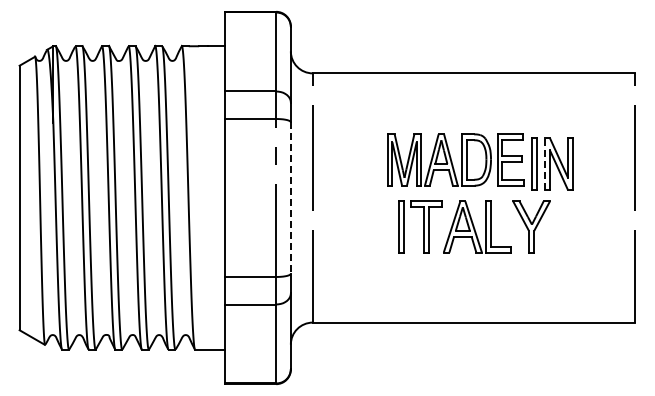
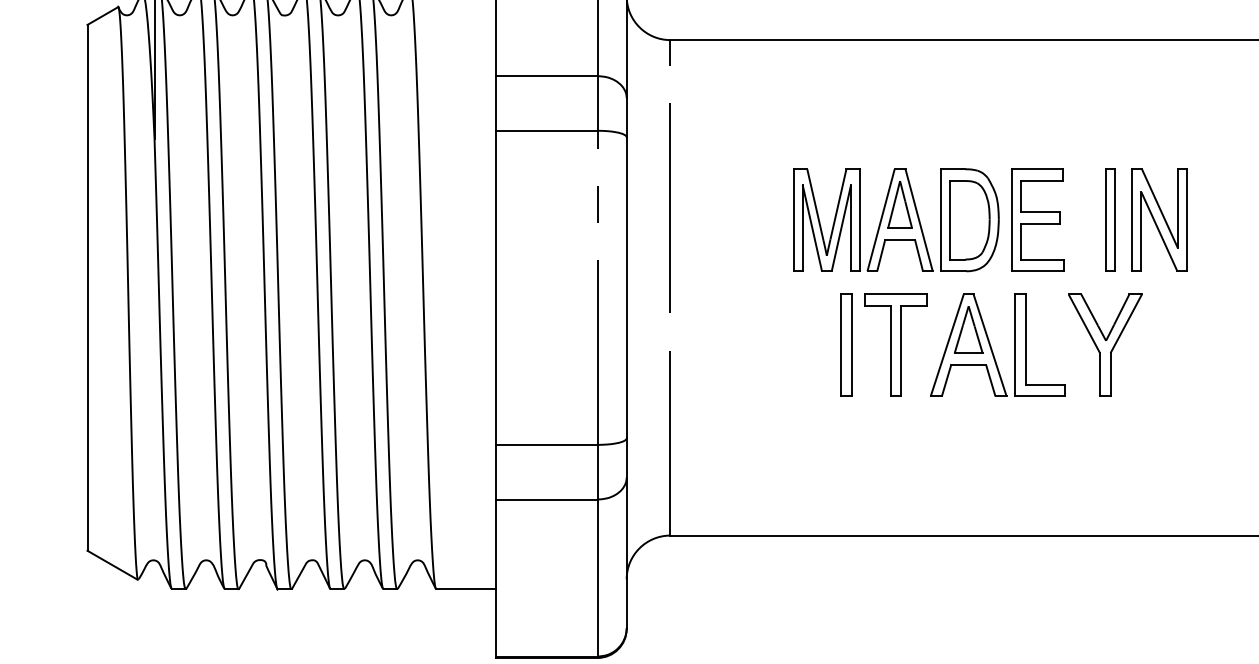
part: (455, 159) -> (928, 219), moved
line: (545, 164) -> (1132, 221), dashed -> solid
line: (290, 197) -> (626, 286), dashed -> solid

